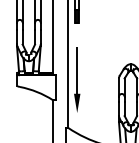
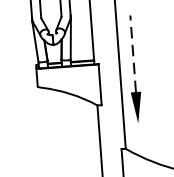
line: (77, 70) -> (133, 54), solid -> dashed

